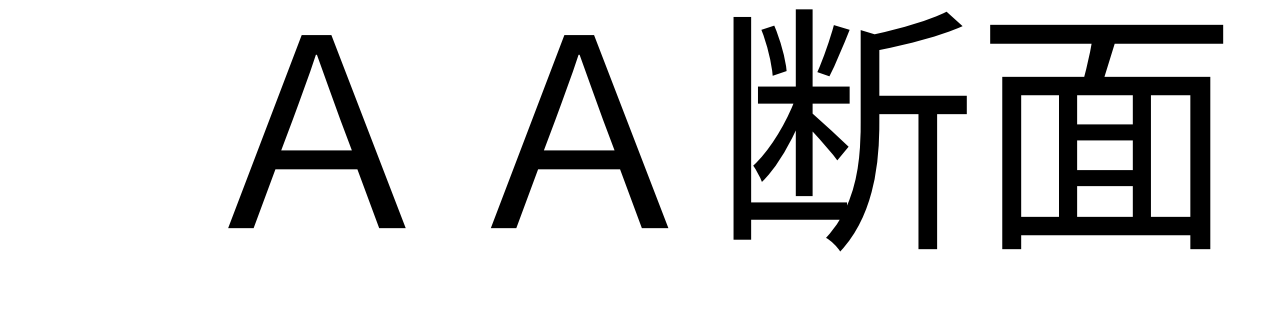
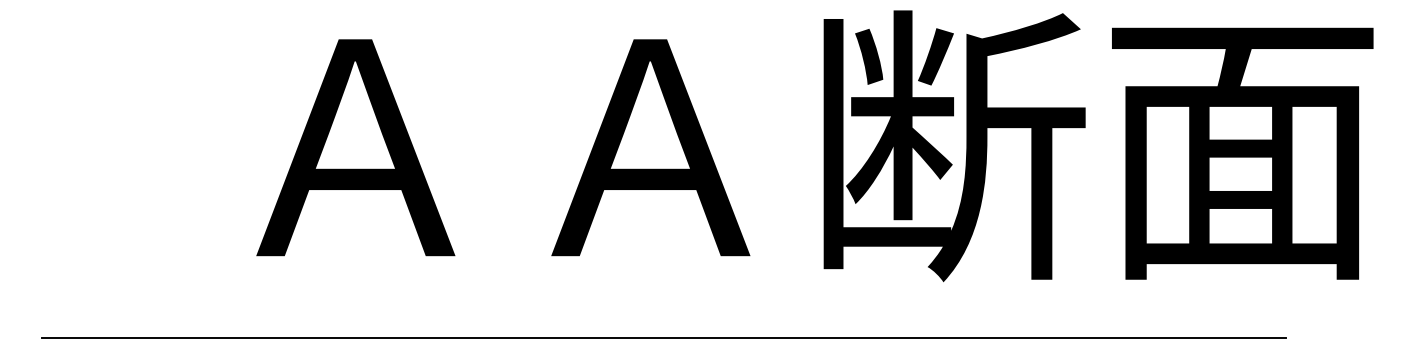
line: (590, 300) -> (663, 337), added

